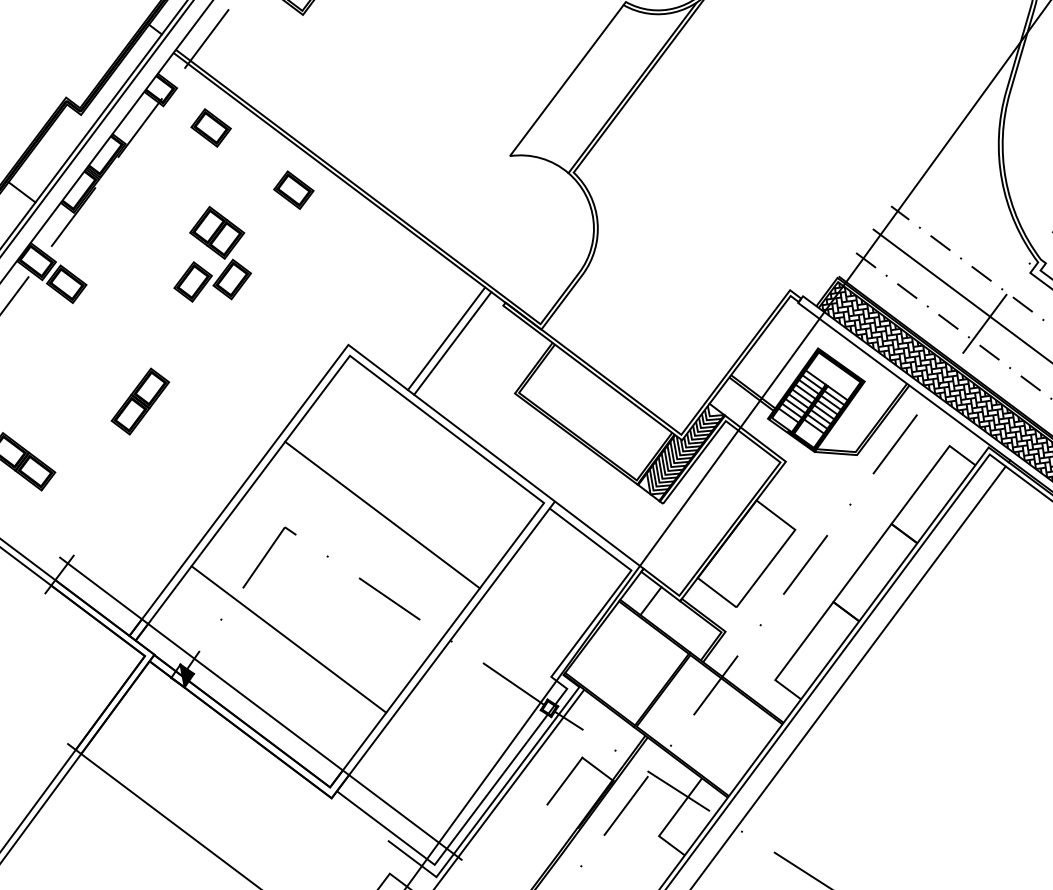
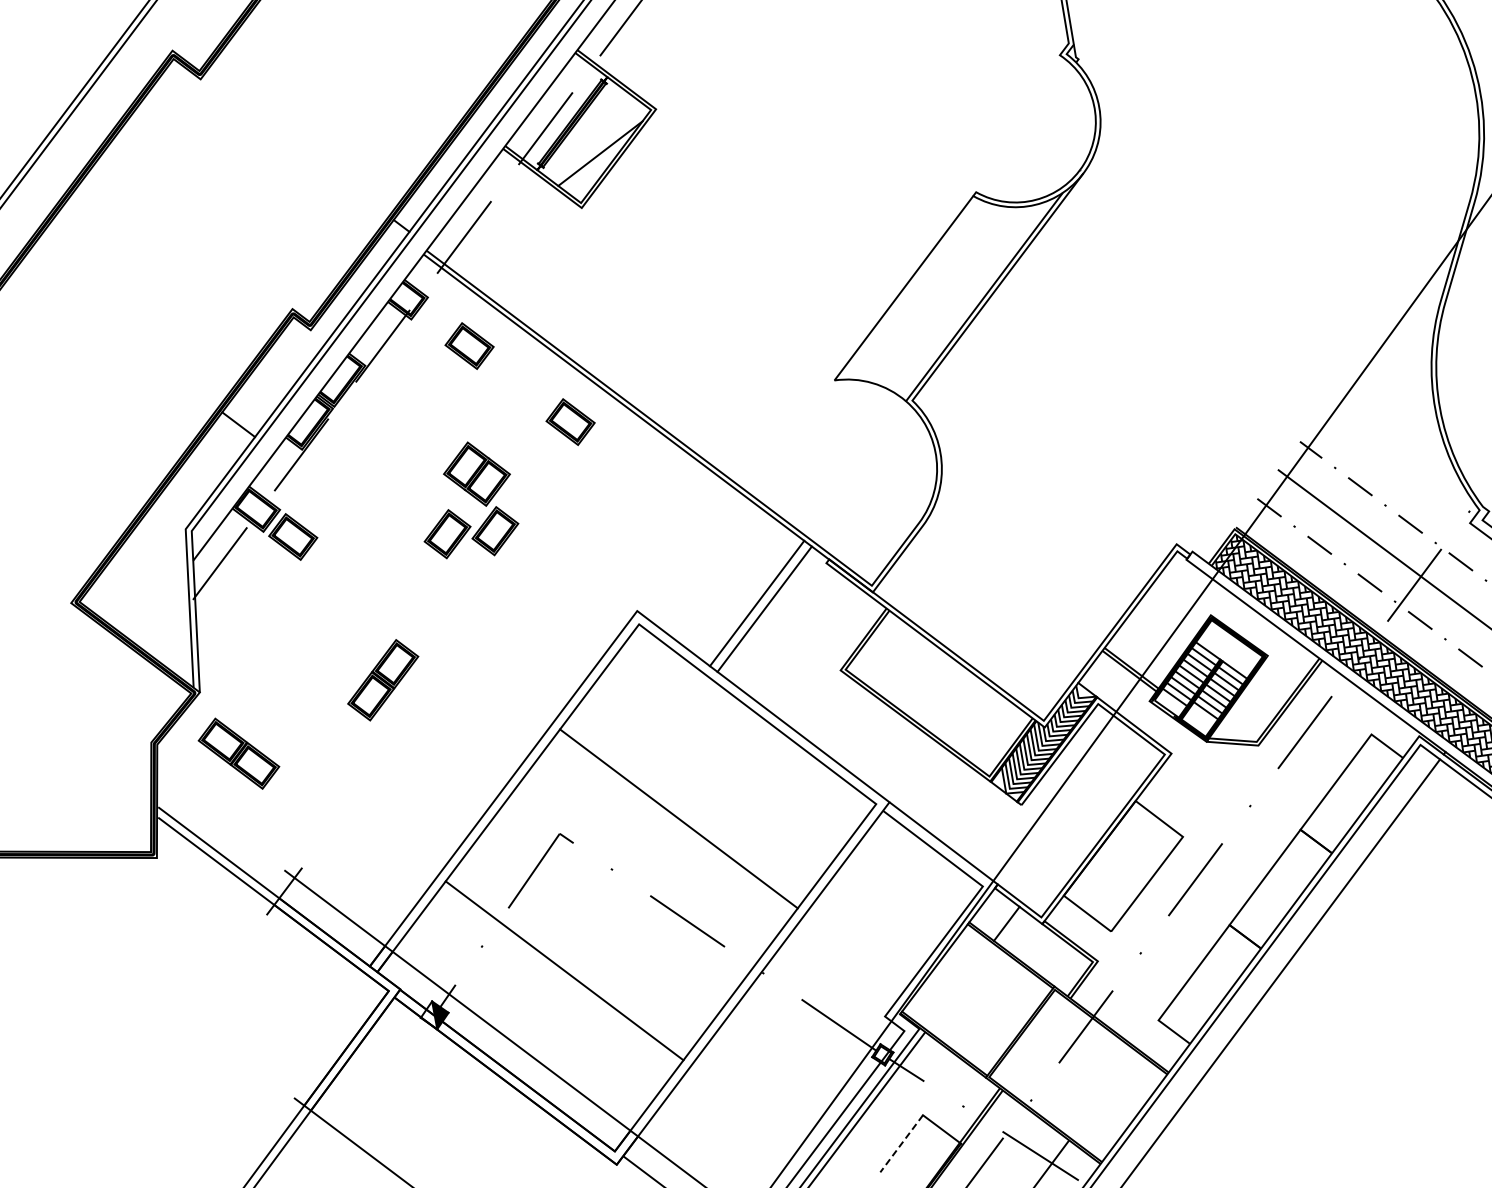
line: (564, 780) -> (901, 1143), solid -> dashed

